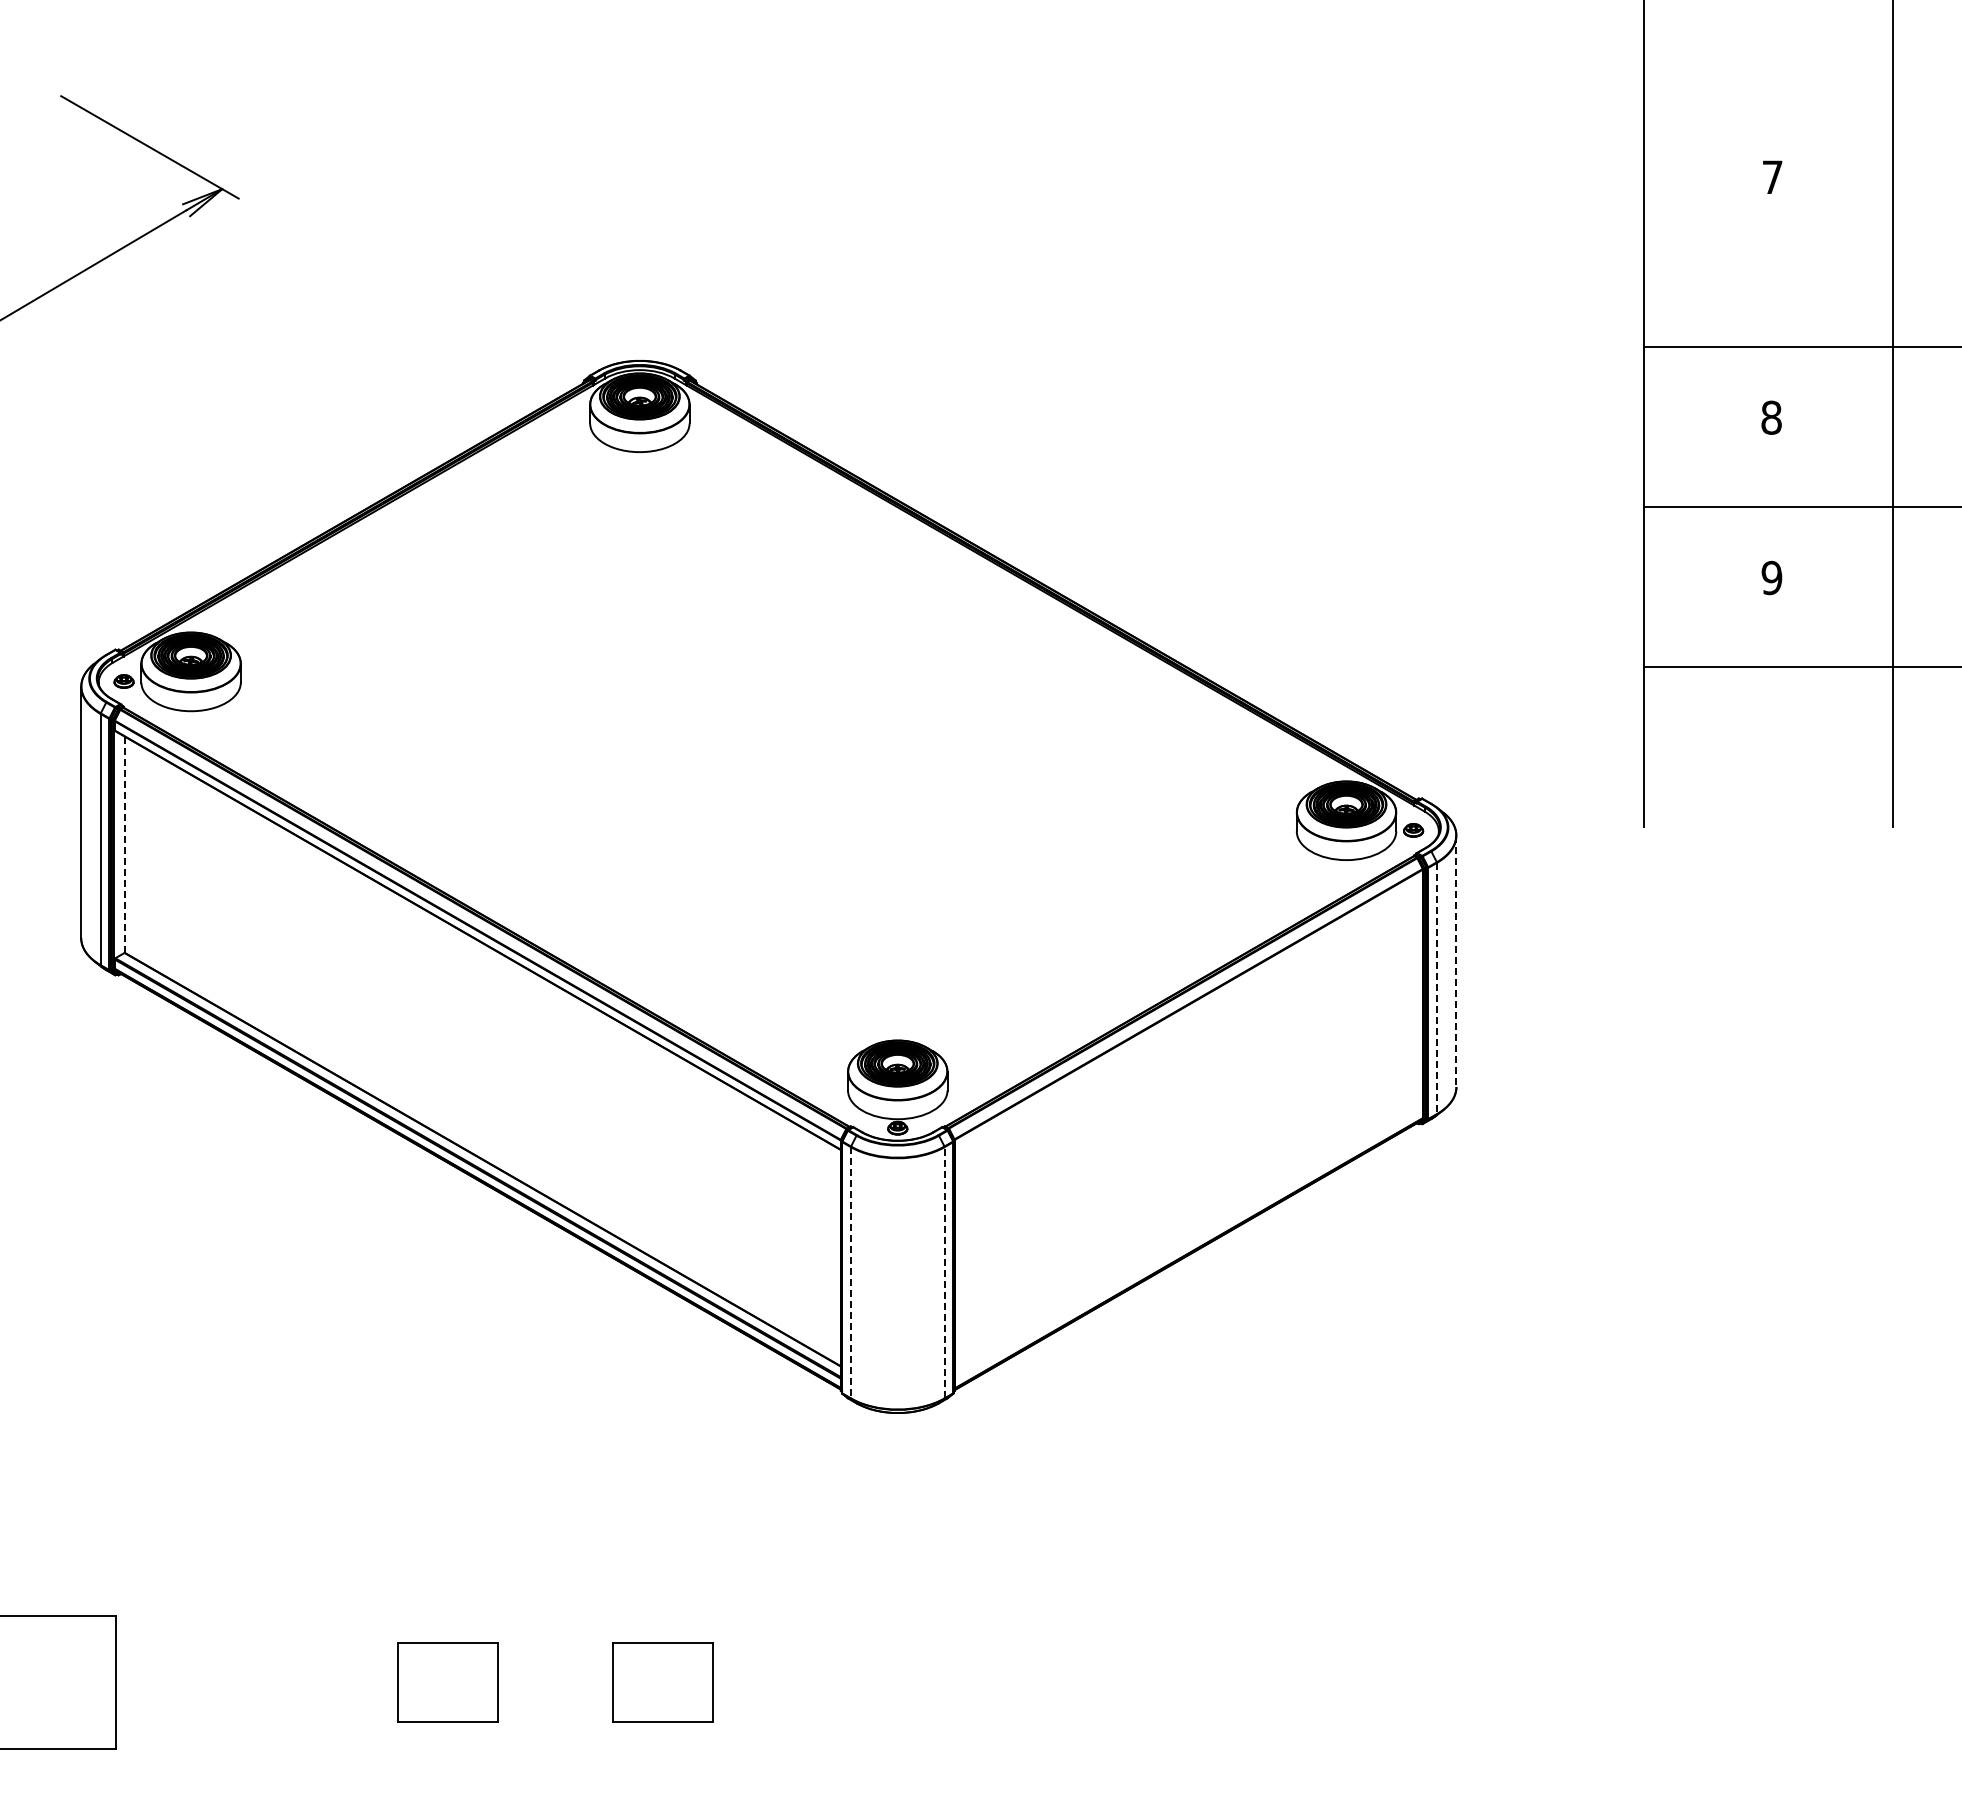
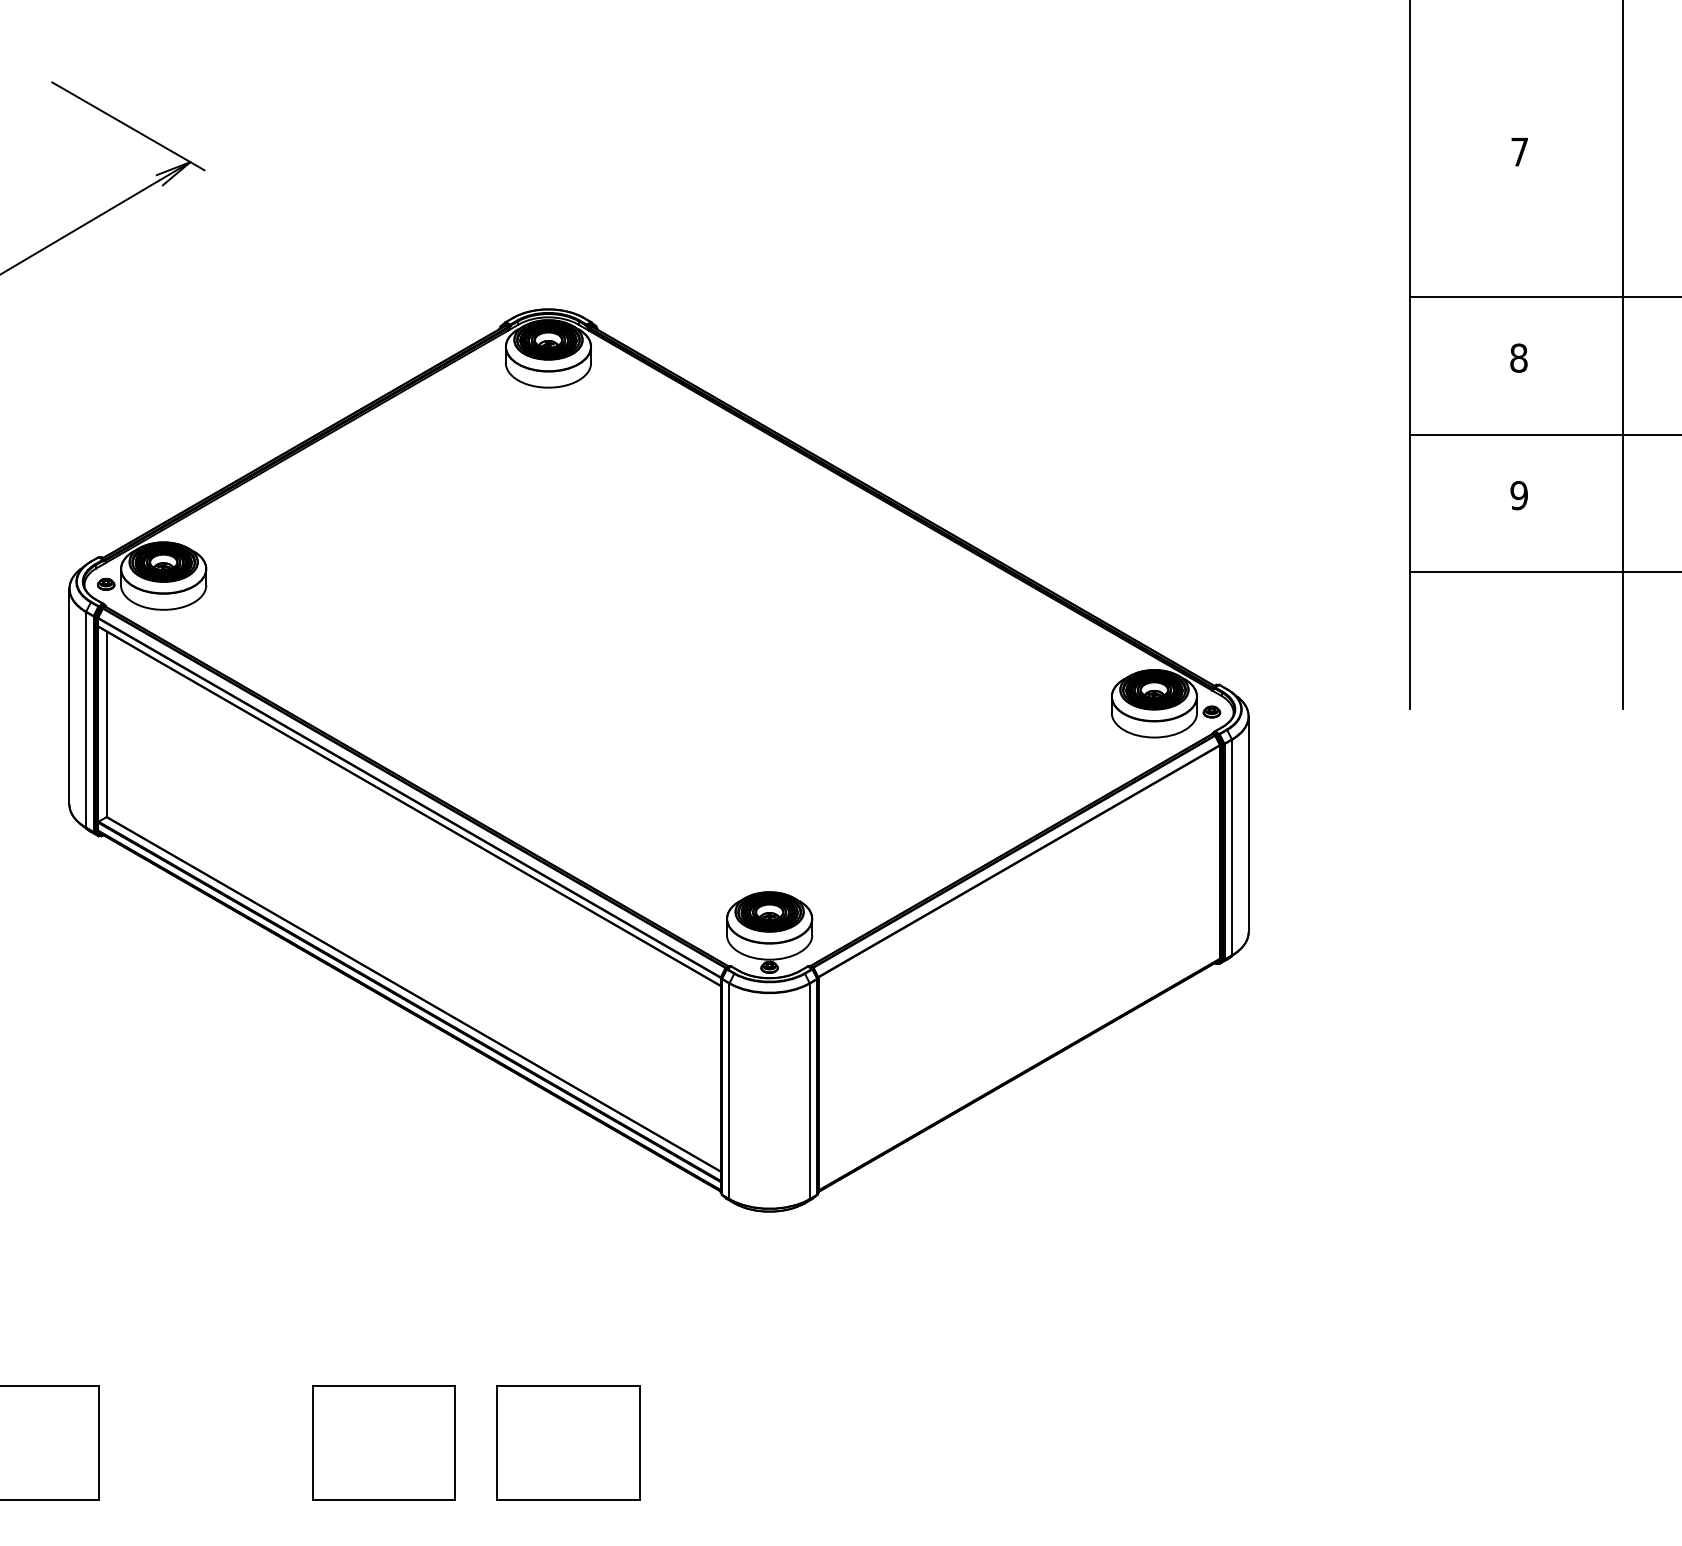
line: (125, 844) -> (107, 724), dashed -> solid
line: (1456, 961) -> (1248, 824), dashed -> solid
line: (1437, 988) -> (1232, 847), dashed -> solid
line: (850, 1272) -> (729, 1091), dashed -> solid
line: (944, 1272) -> (809, 1091), dashed -> solid
part: (447, 1682) -> (383, 1442), size x1.67
part: (662, 1682) -> (567, 1442), size x1.67

